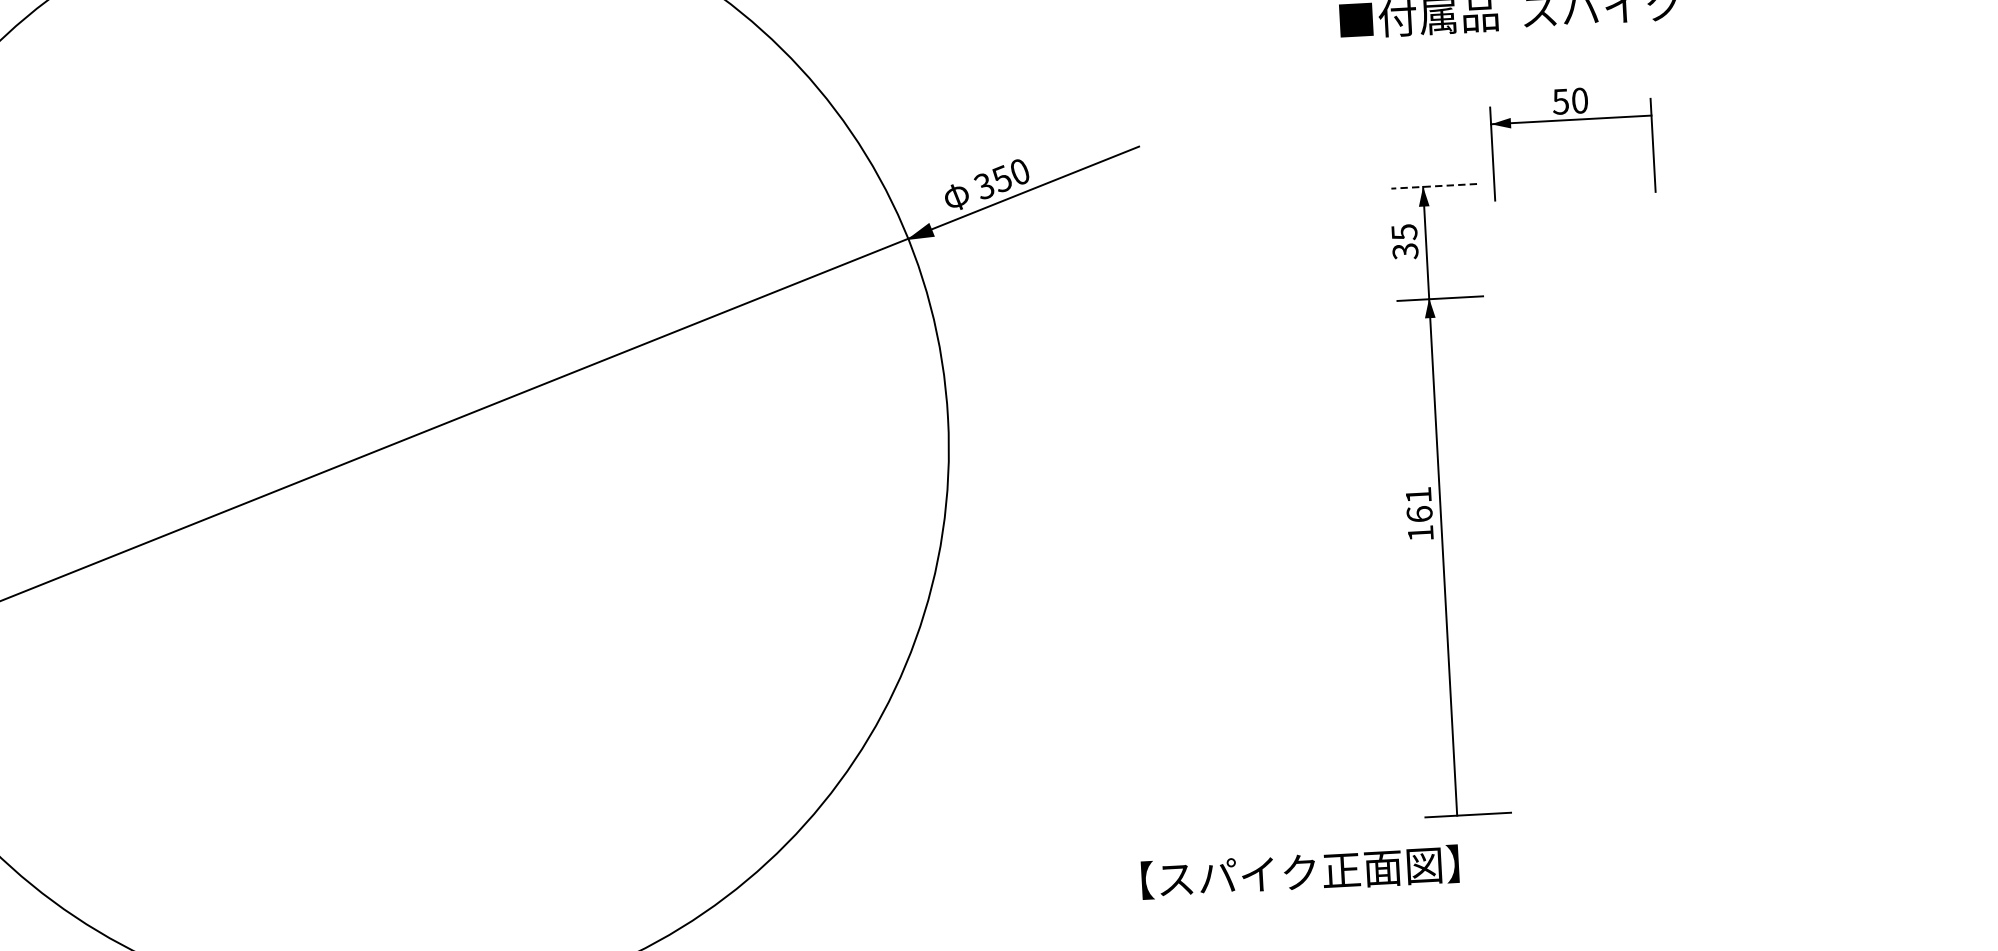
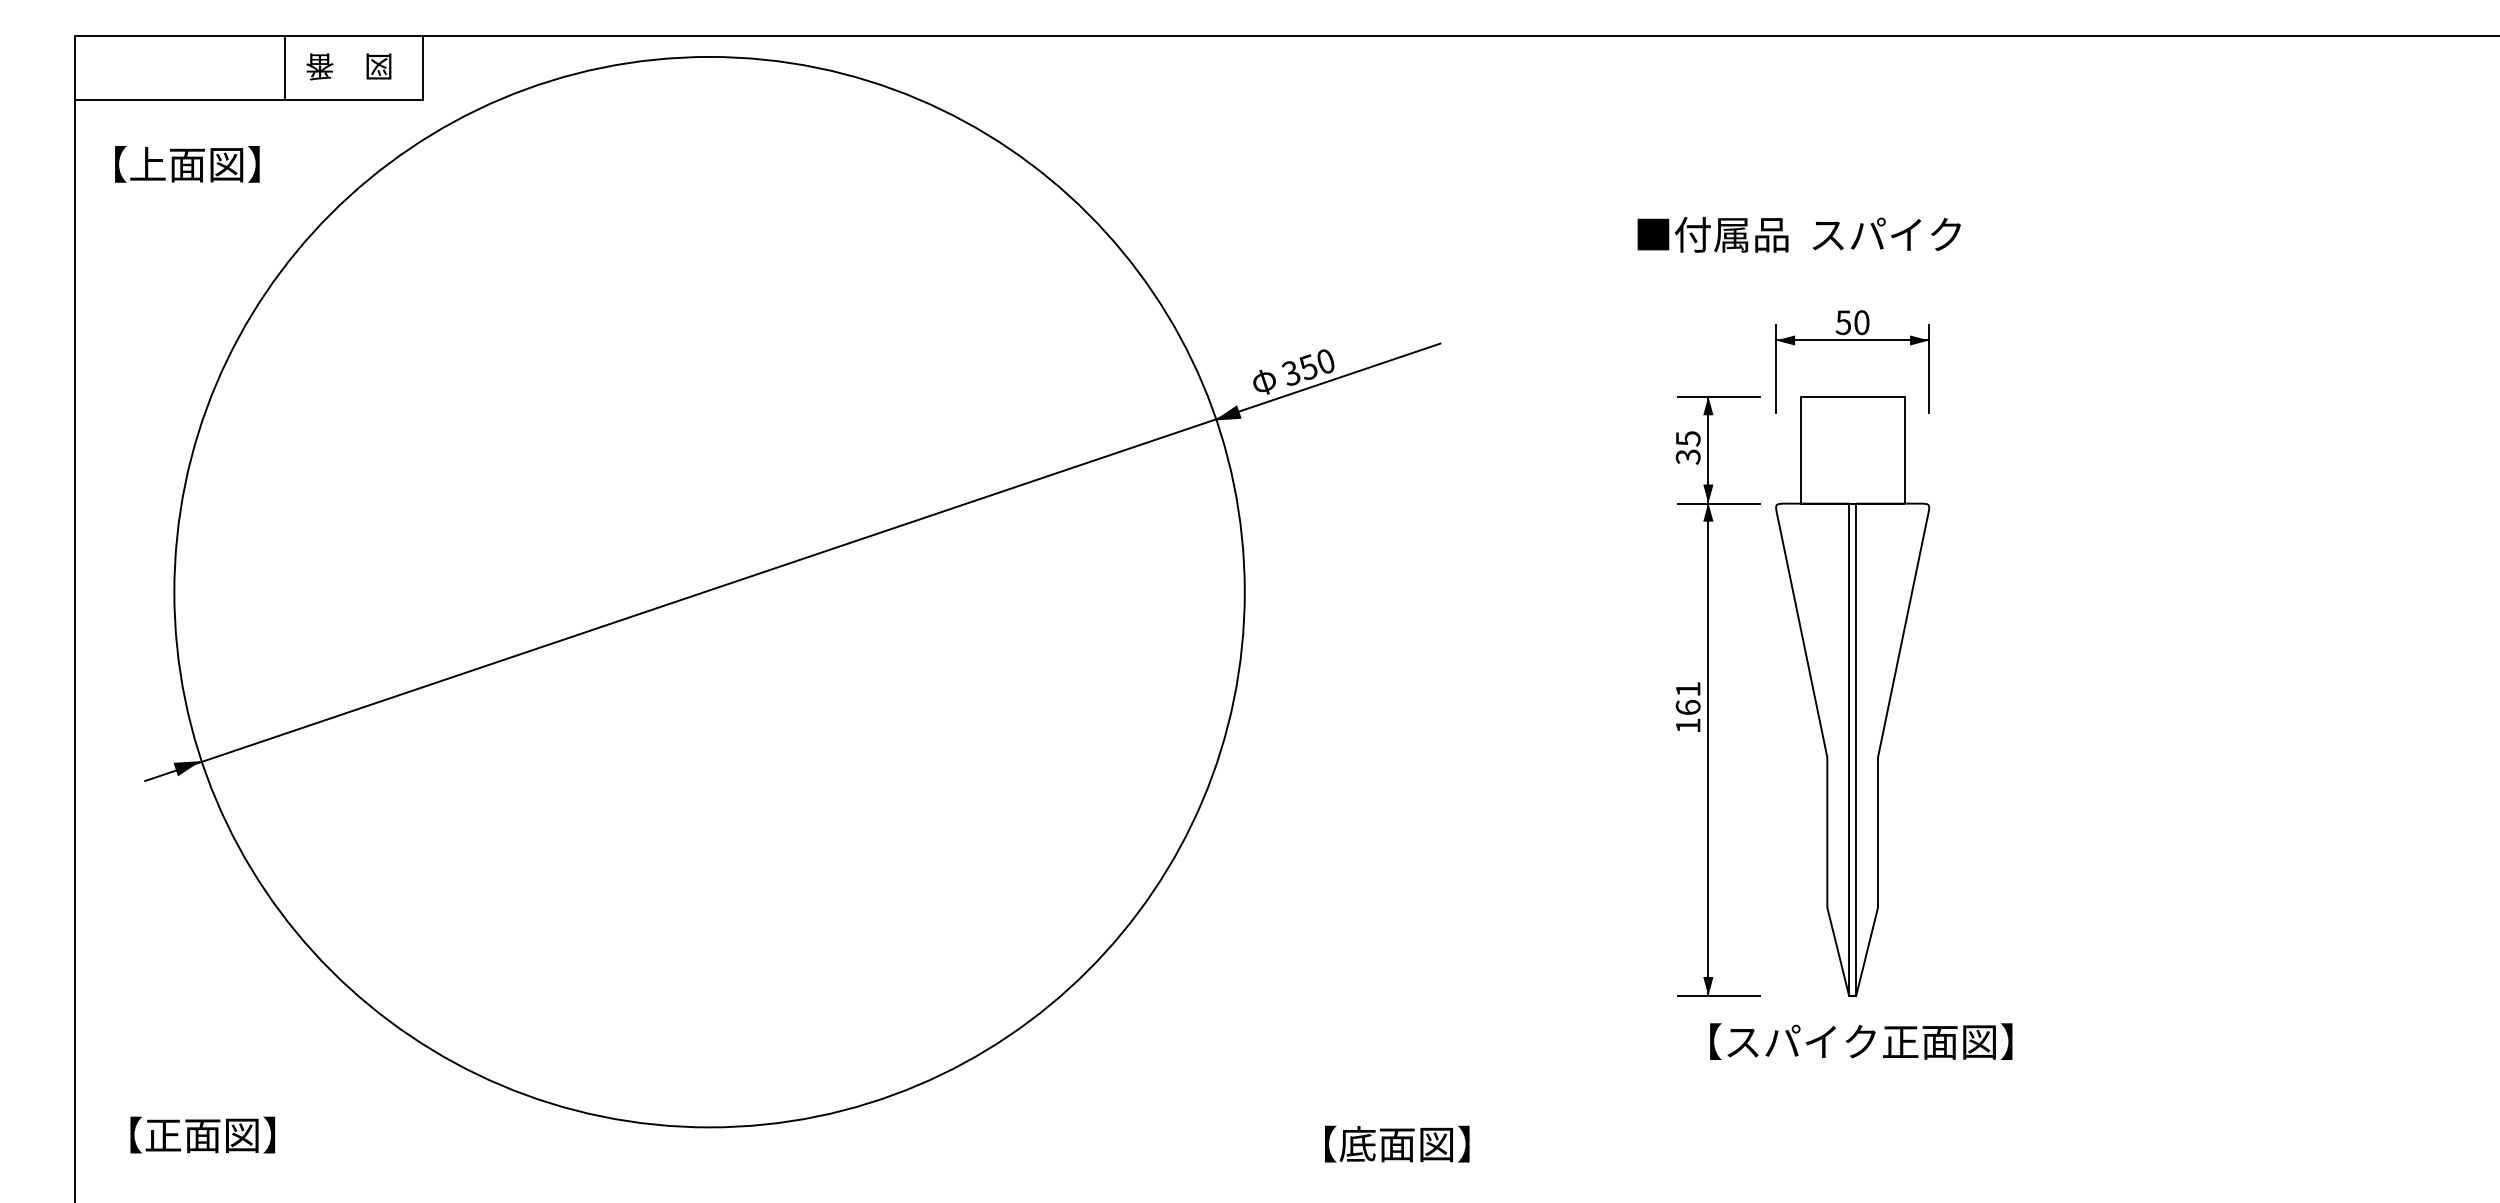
fill: (1641, 116) -> (1919, 340), added
line: (1433, 186) -> (1718, 396), dashed -> solid
fill: (1428, 288) -> (1708, 493), added
part: (1591, 493) -> (1852, 696), added
fill: (1456, 805) -> (1708, 986), added
text: (1300, 872) -> (1861, 1041), moved

